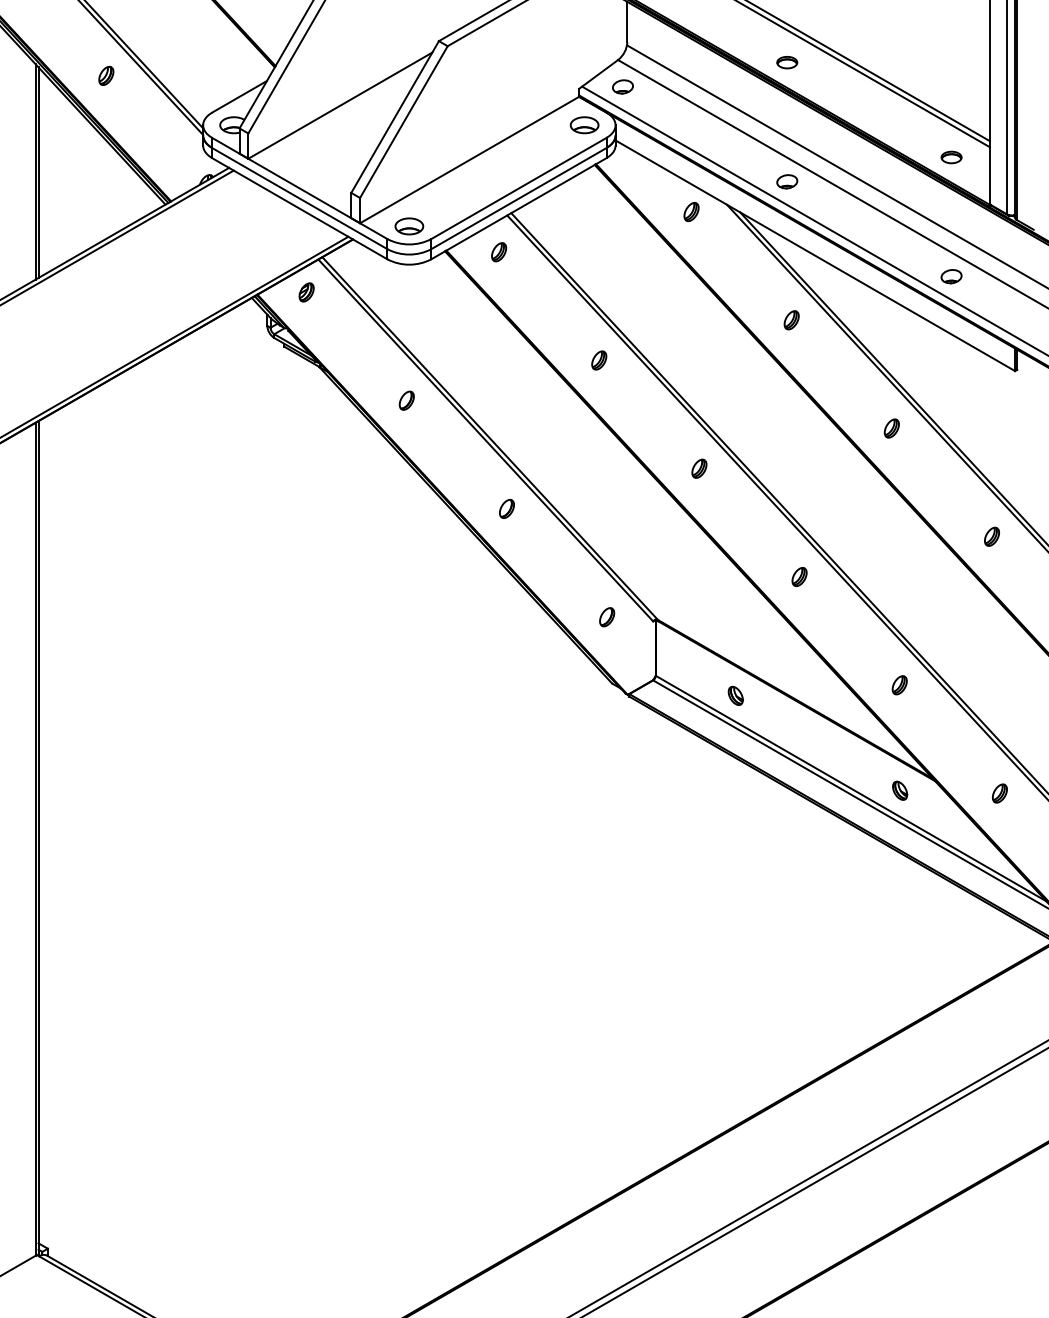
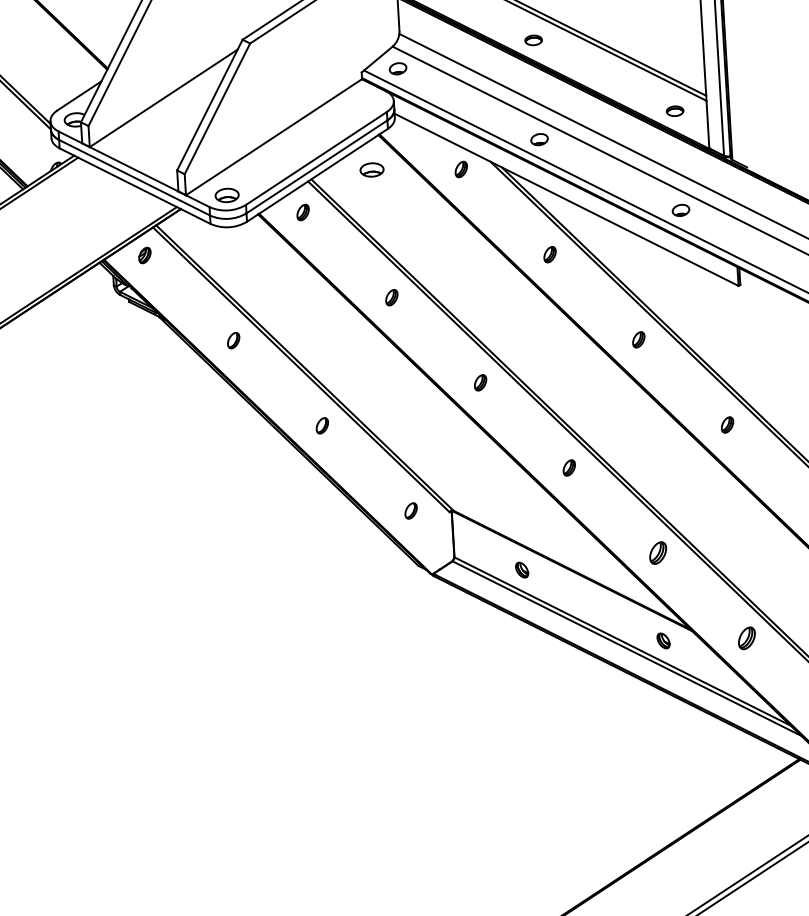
part: (584, 125) -> (371, 170), moved
part: (899, 685) -> (657, 553), size x1.4
part: (999, 793) -> (746, 638), size x1.4

